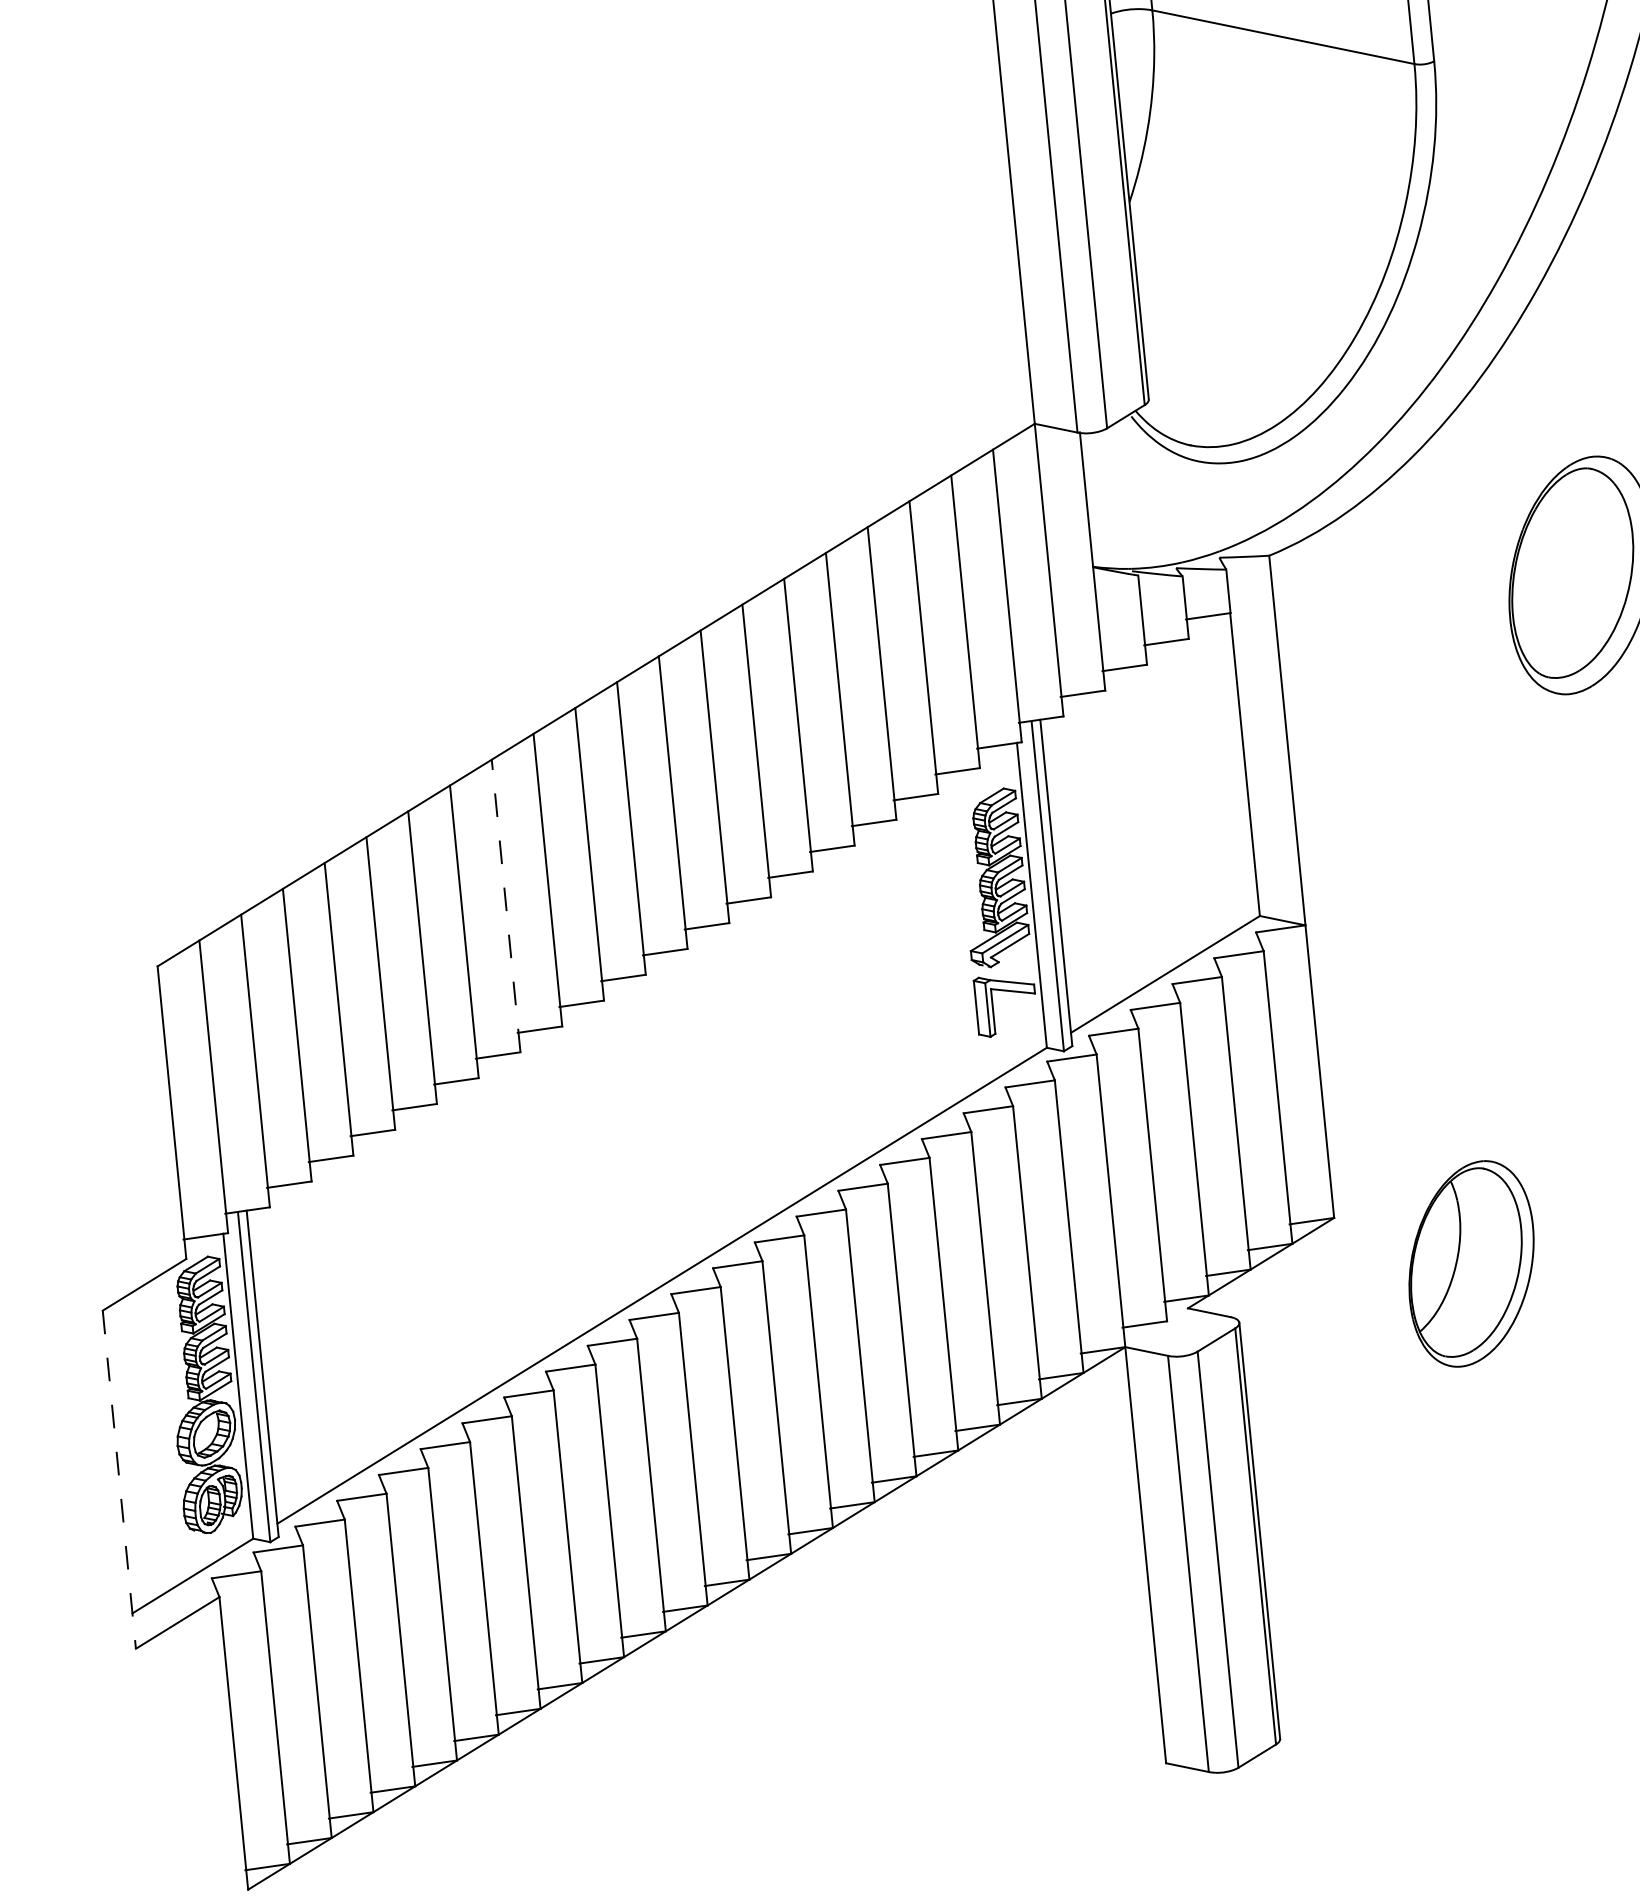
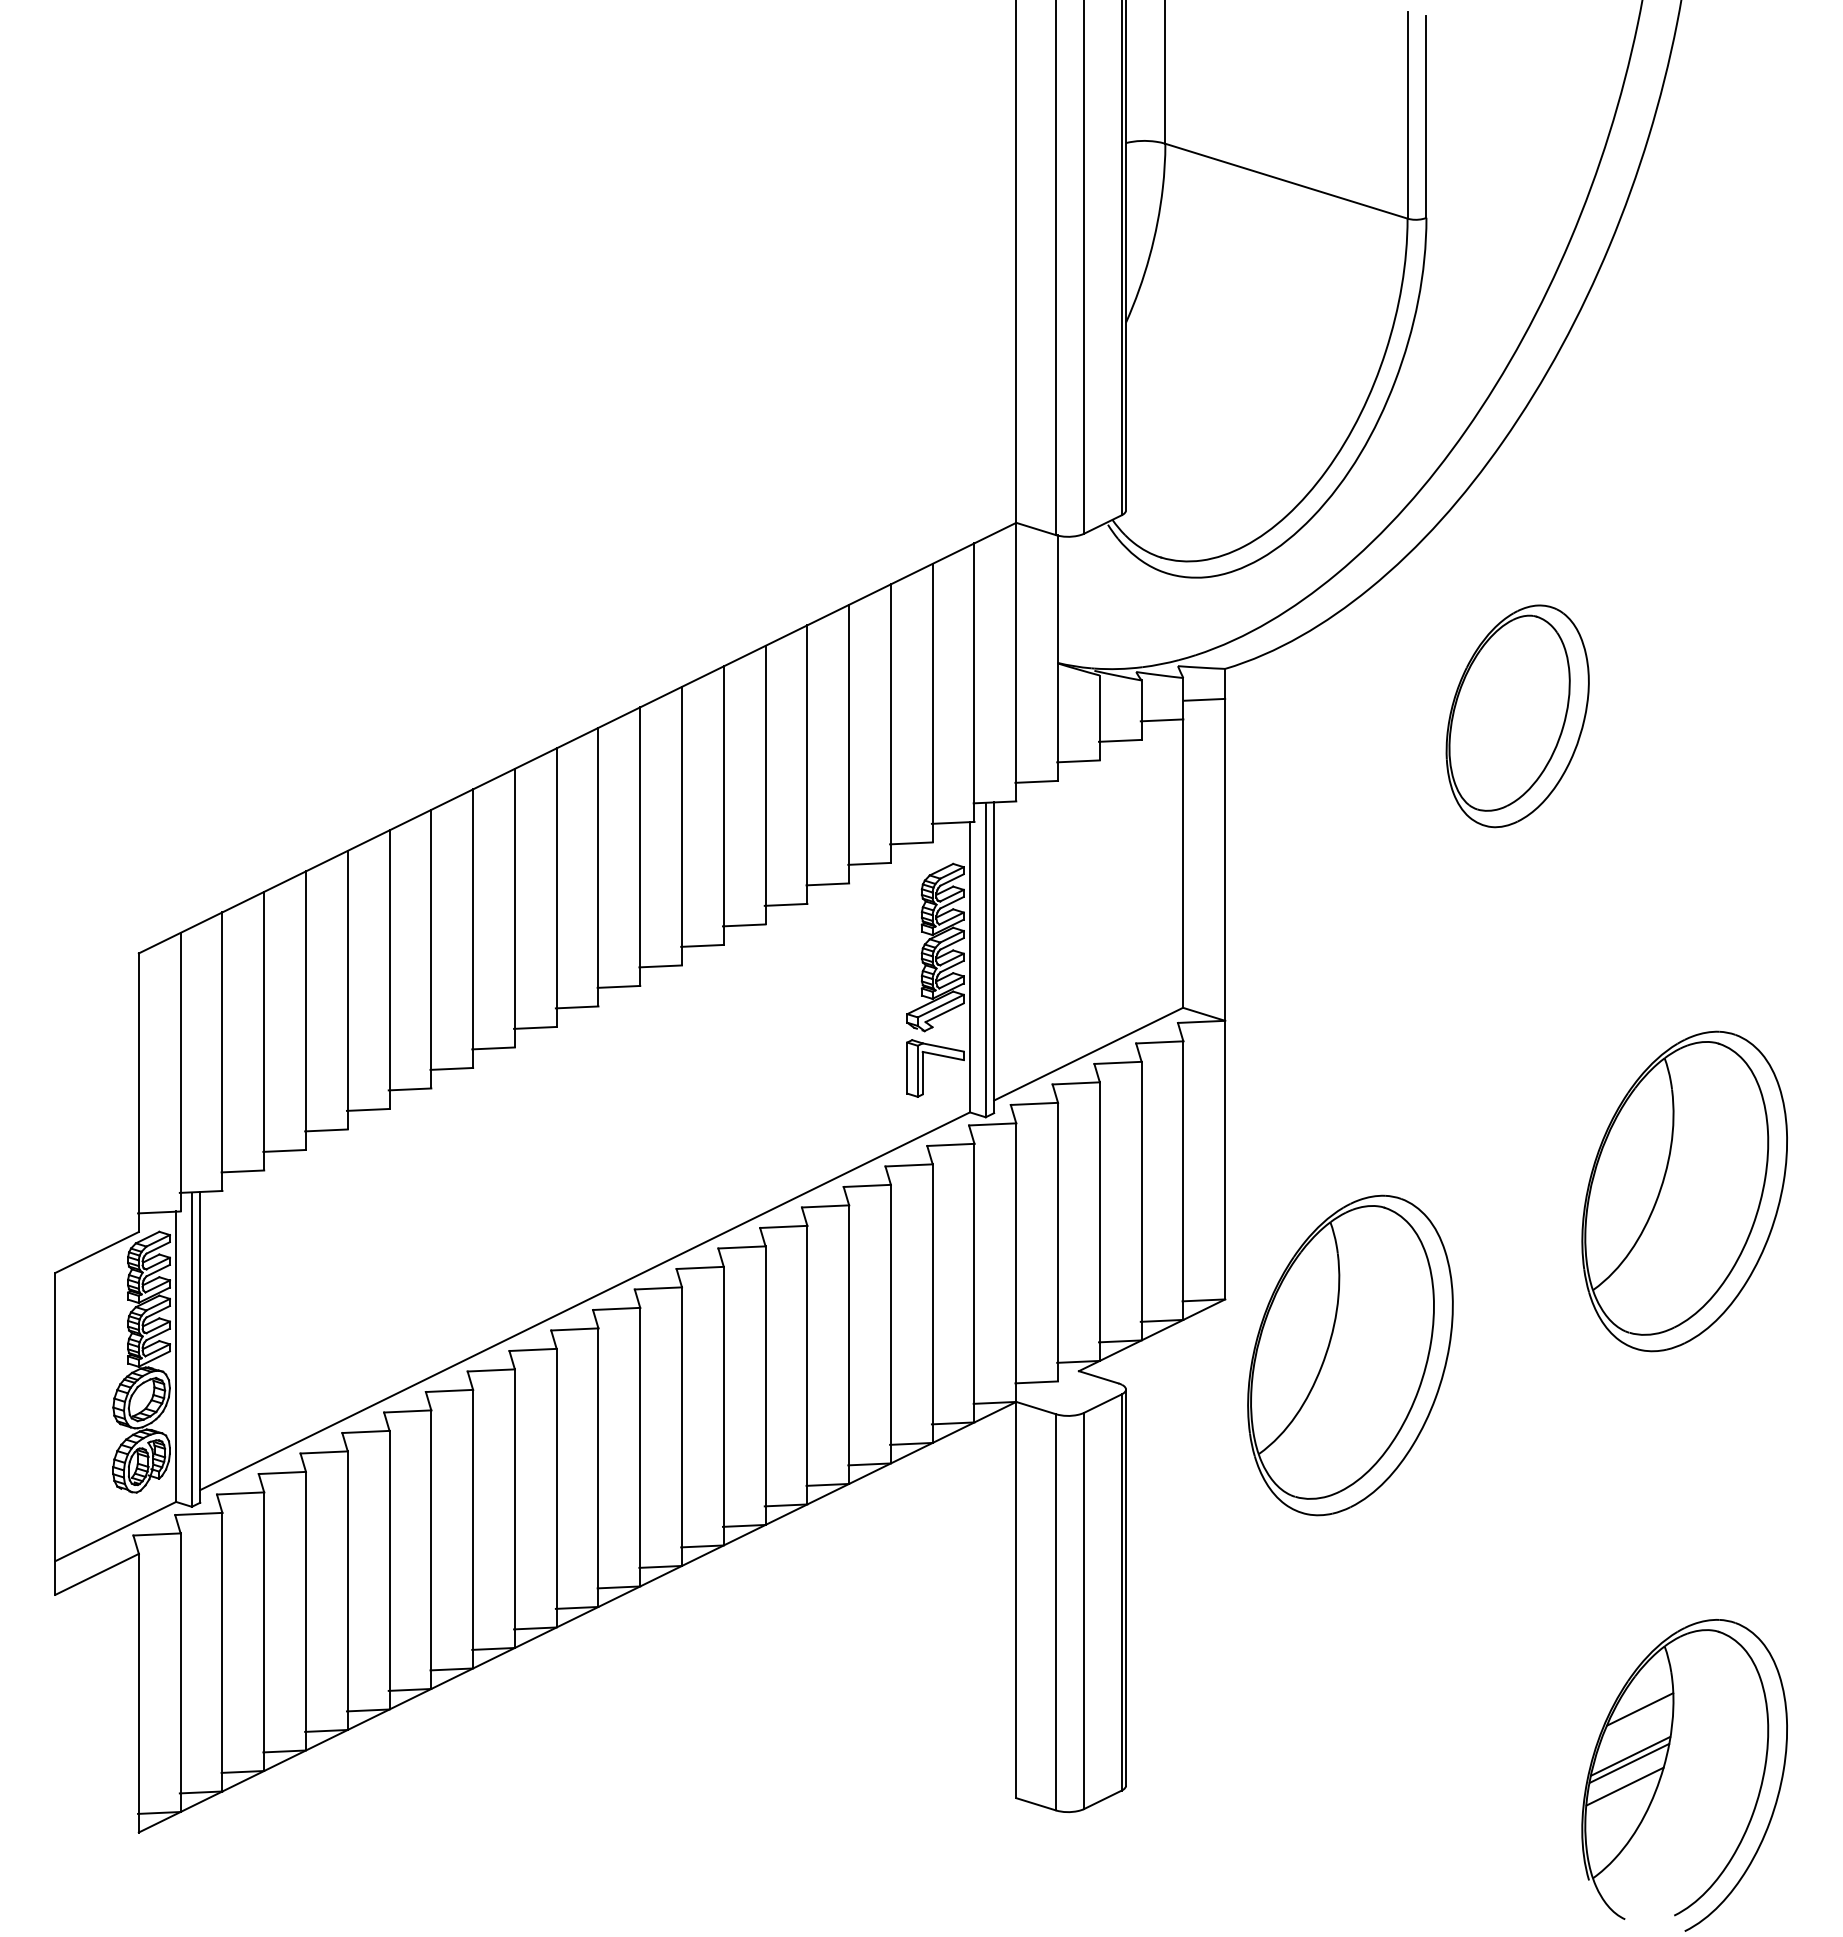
line: (1250, 589) -> (1204, 699), added
line: (506, 905) -> (473, 928), dashed -> solid
part: (1471, 1263) -> (1350, 1355), size x1.67
line: (119, 1479) -> (55, 1433), dashed -> solid

